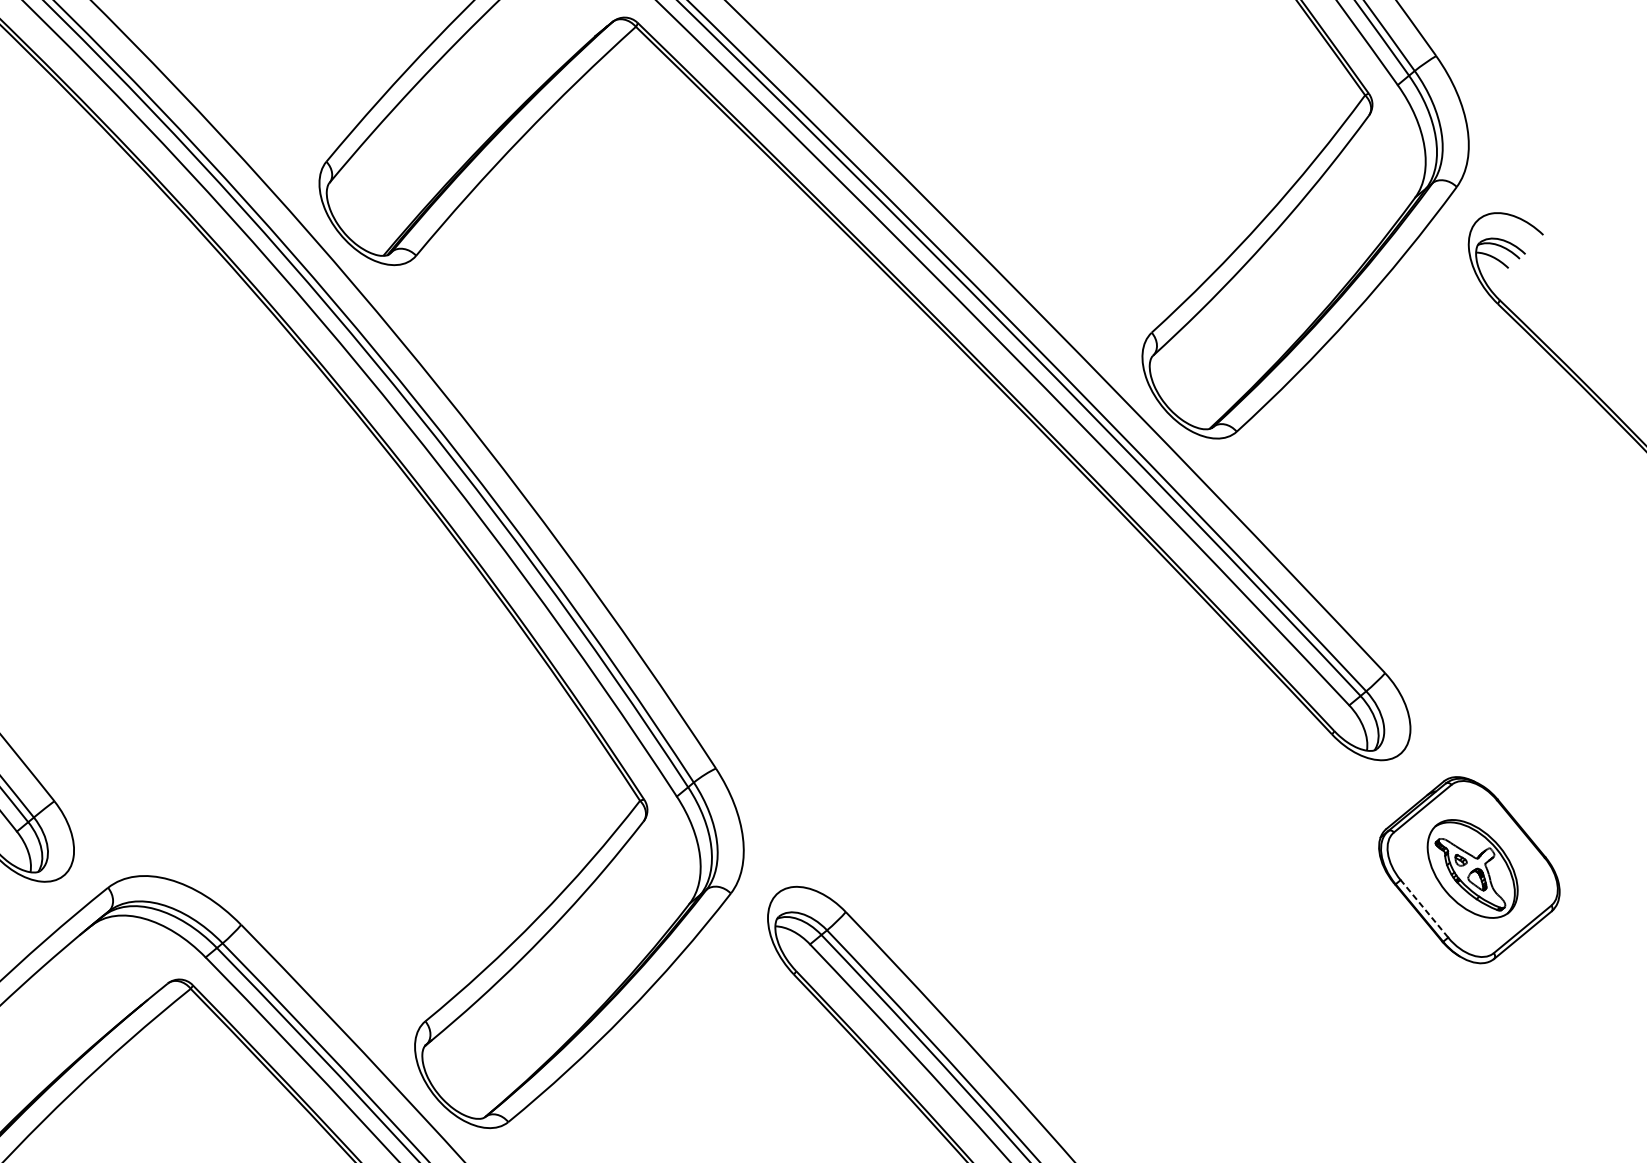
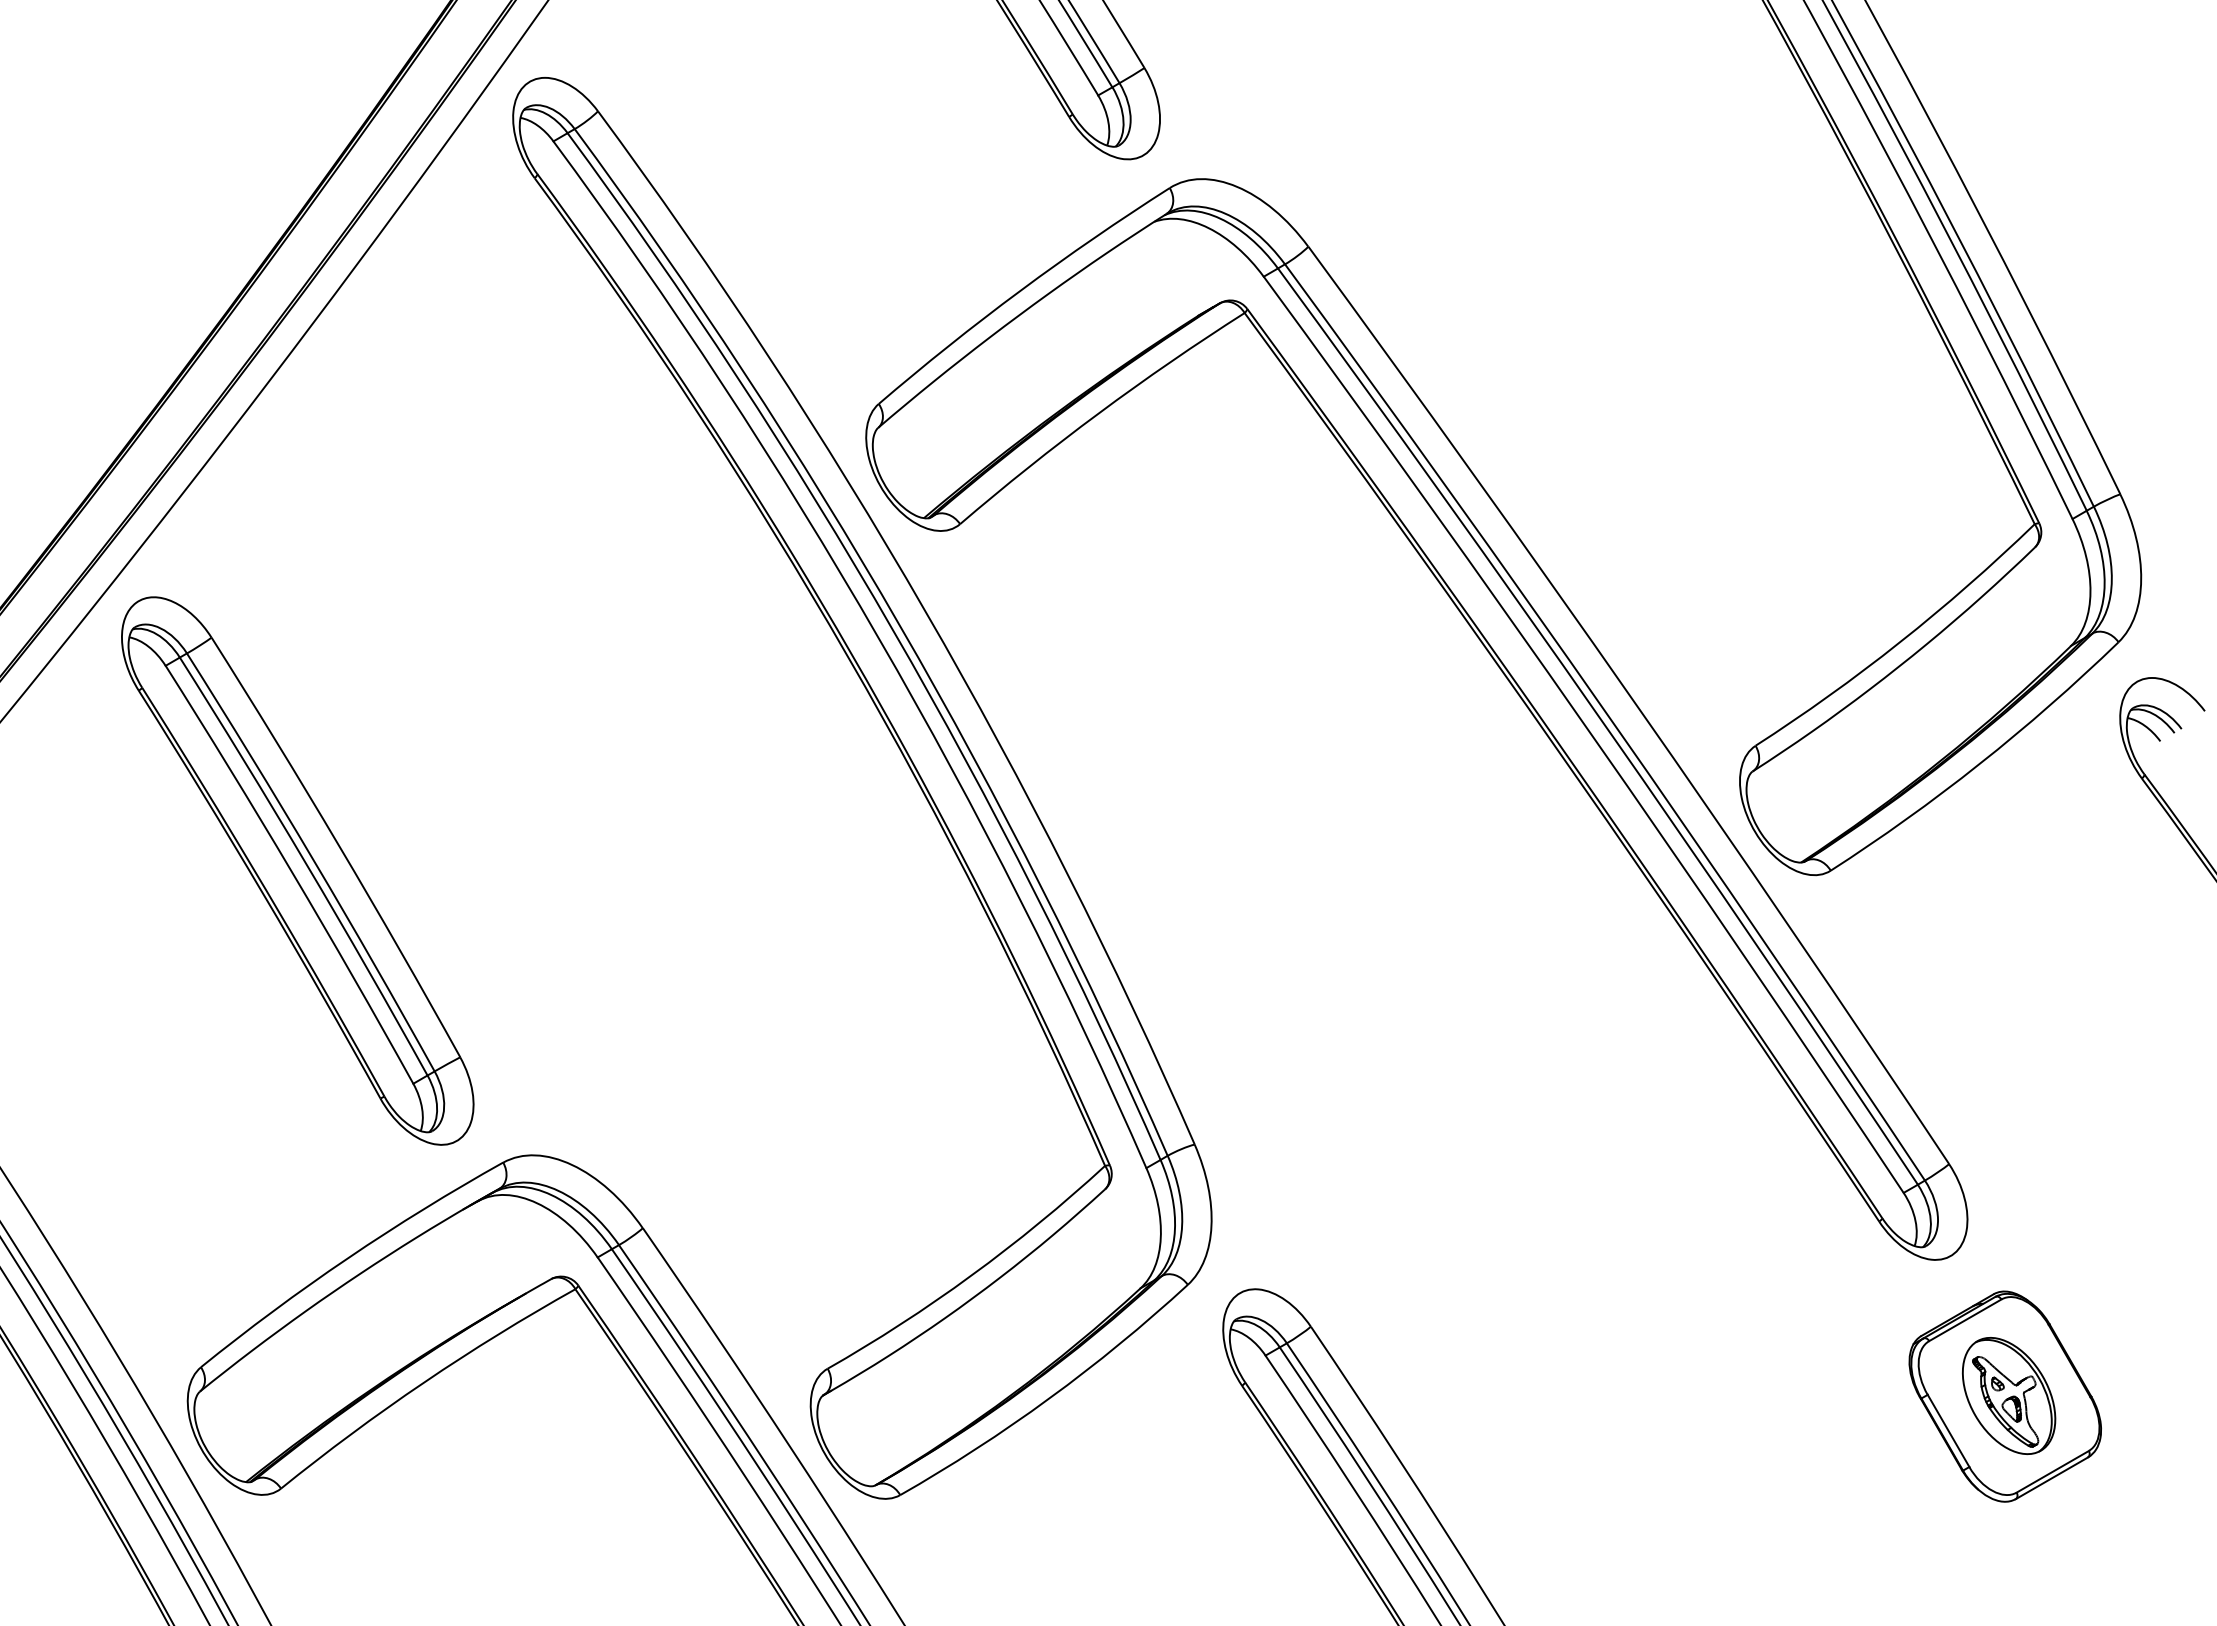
line: (1424, 908) -> (1948, 1430), dashed -> solid

